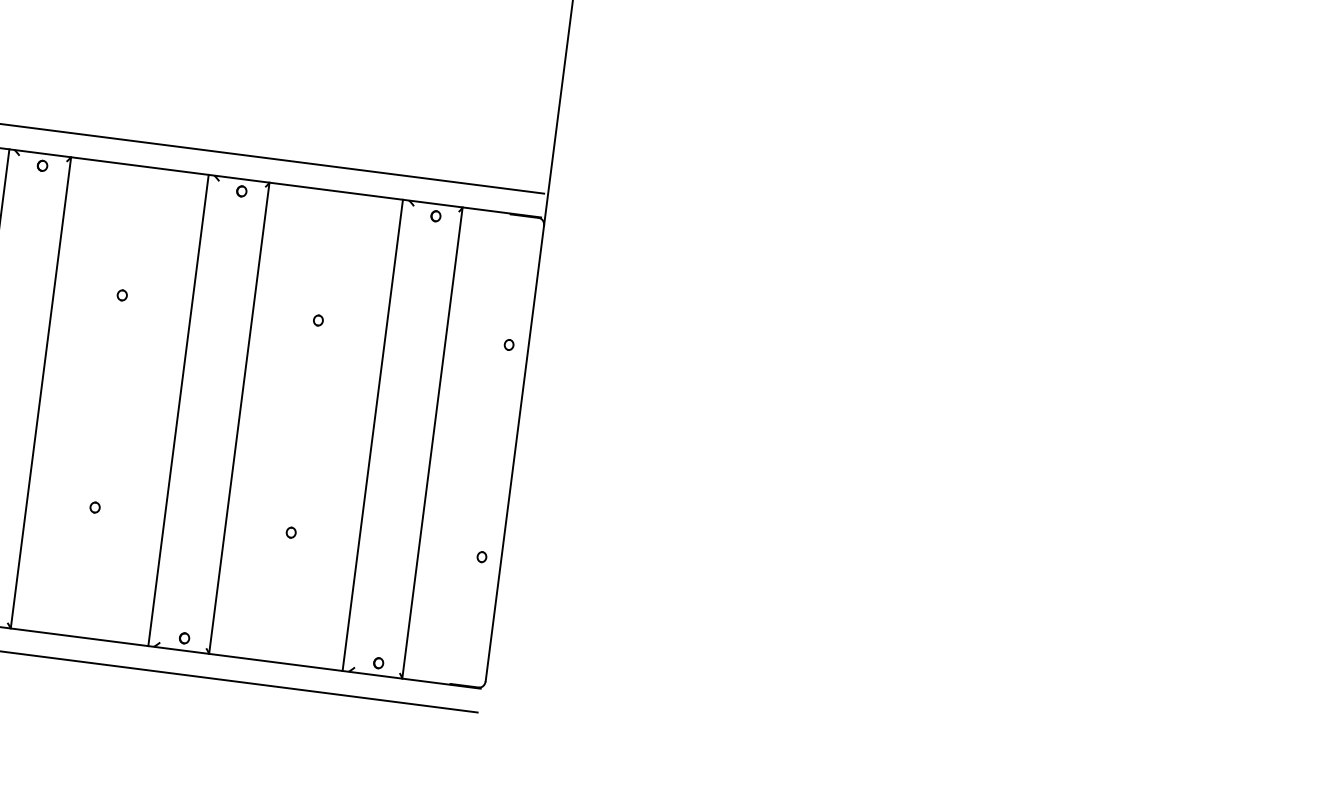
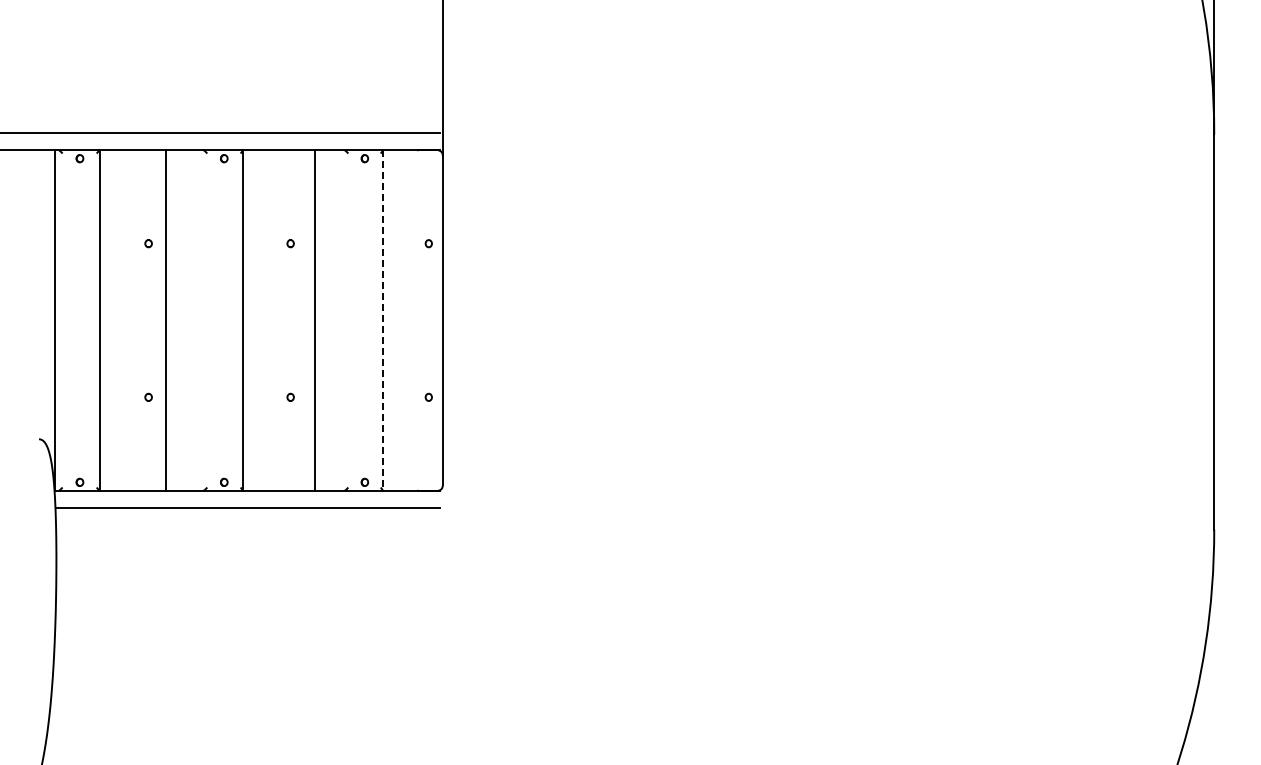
line: (178, 410) -> (166, 320), moved
line: (372, 435) -> (314, 320), moved
line: (433, 442) -> (383, 320), solid -> dashed

